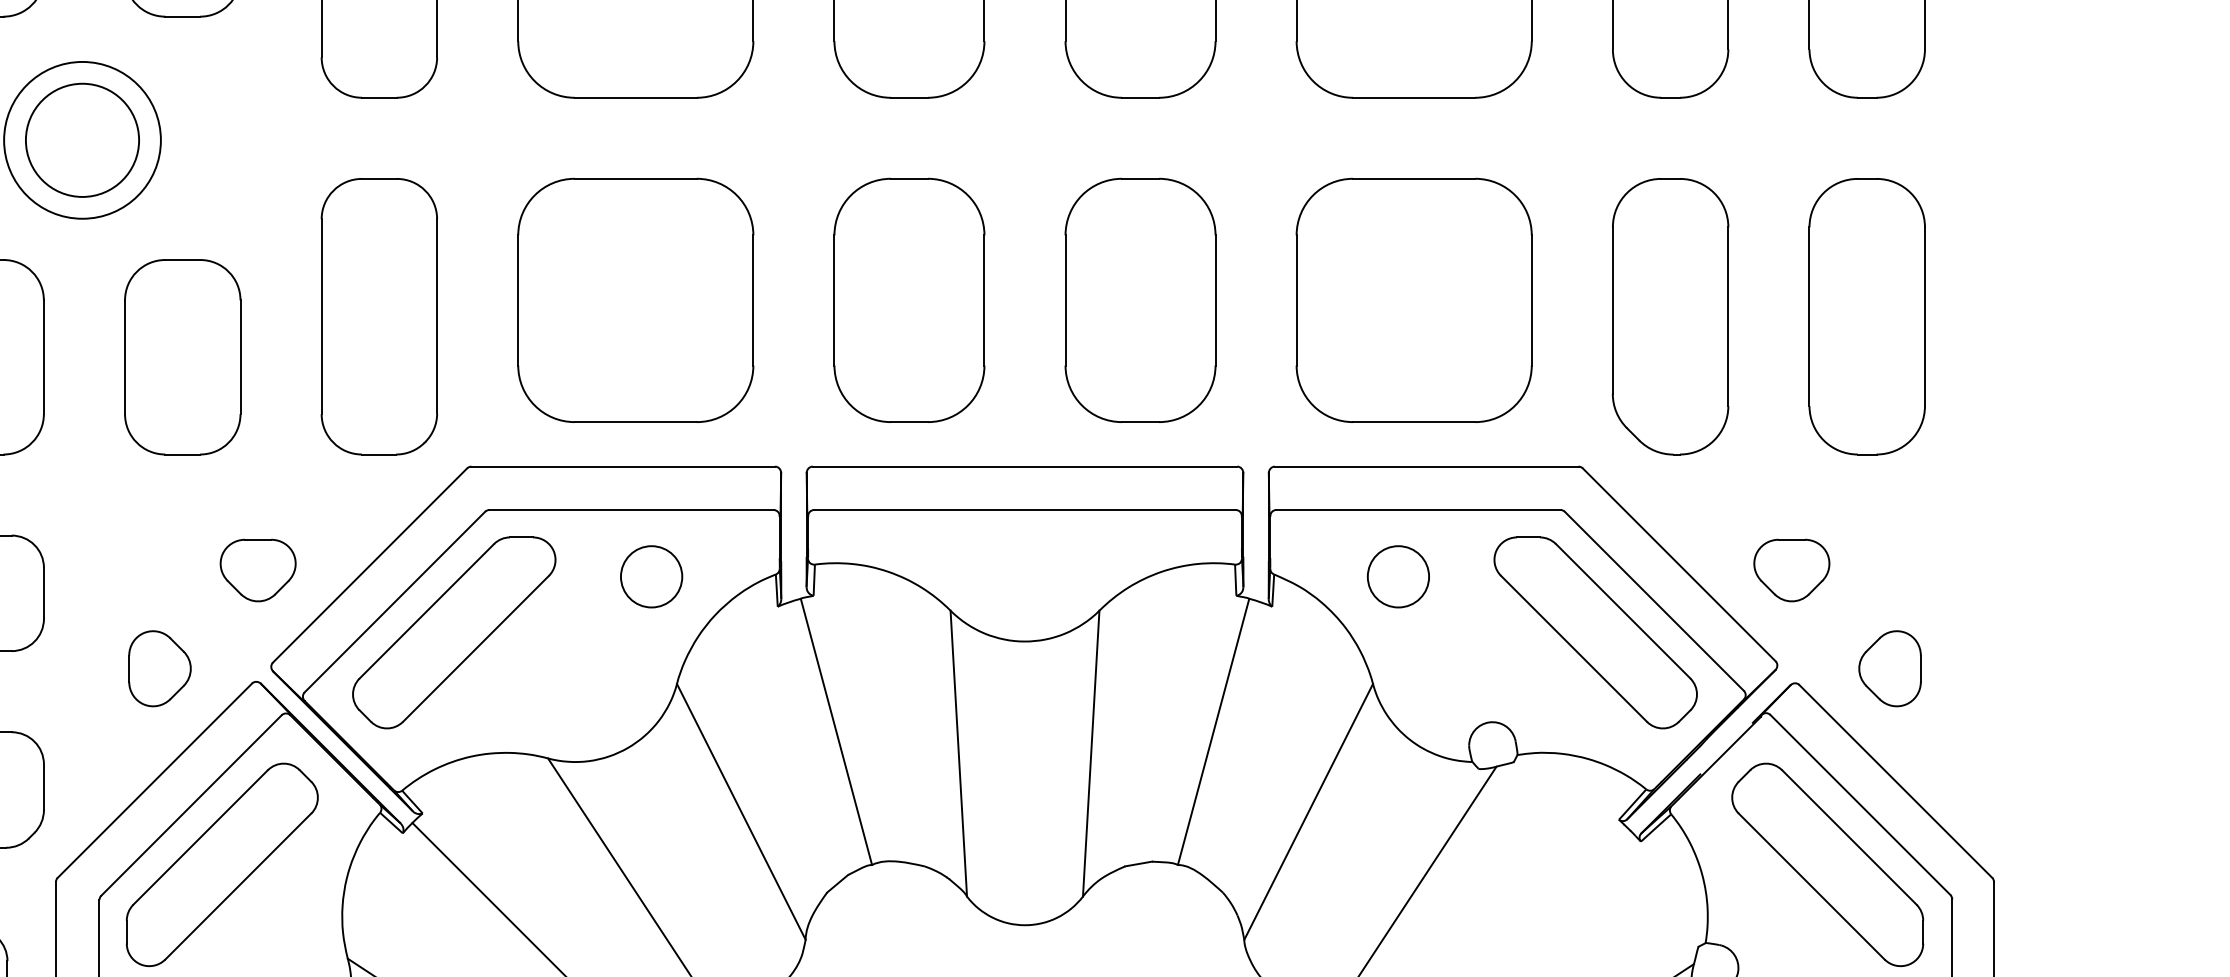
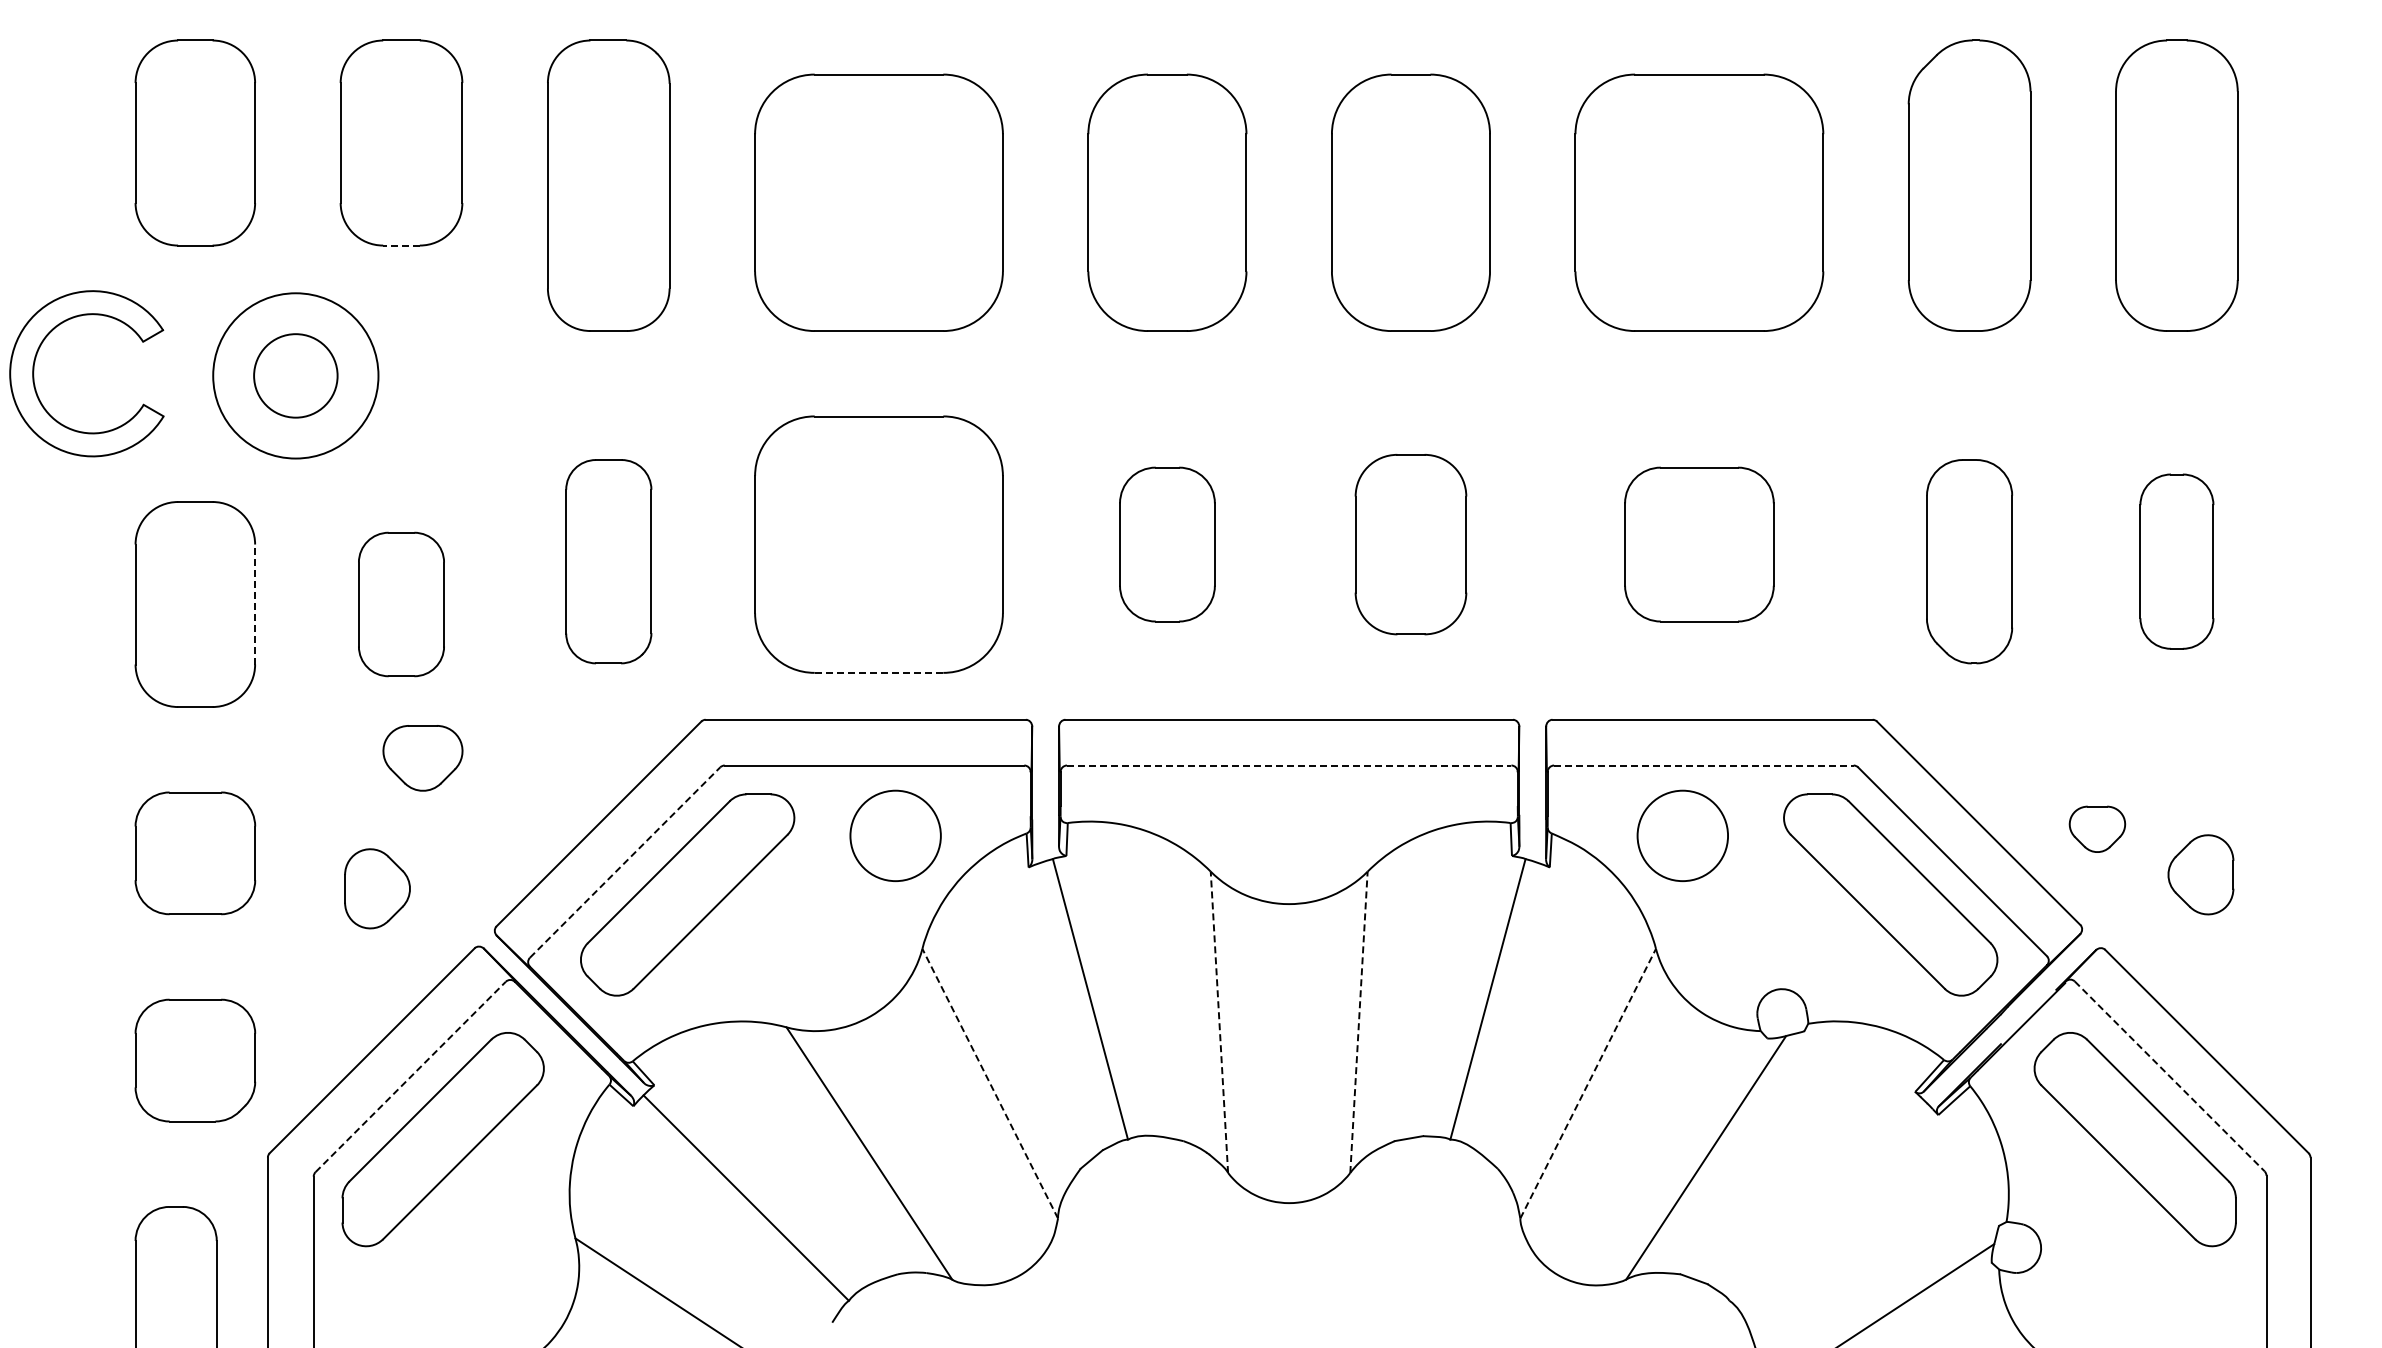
line: (182, 16) -> (401, 245), solid -> dashed
circle: (82, 139) -> (295, 375), size x0.7
part: (909, 300) -> (1167, 544), size x0.6
part: (1140, 300) -> (1410, 544), size x0.7
part: (1414, 300) -> (1699, 544), size x0.6
part: (379, 316) -> (608, 561), size x0.7
part: (1670, 316) -> (1969, 561), size x0.7
part: (1866, 316) -> (2176, 561), size x0.6
line: (44, 357) -> (255, 604), solid -> dashed
part: (182, 357) -> (401, 604), size x0.7
line: (636, 421) -> (879, 672), solid -> dashed
line: (1025, 509) -> (1289, 765), solid -> dashed
line: (1418, 509) -> (1703, 765), solid -> dashed
part: (257, 570) -> (422, 758), moved
part: (1791, 570) -> (2097, 829), size x0.7
circle: (651, 576) -> (895, 835), size x1.4
circle: (1398, 576) -> (1682, 835), size x1.4
line: (395, 602) -> (625, 862), solid -> dashed
part: (159, 668) -> (377, 888), moved
part: (1889, 668) -> (2200, 874), moved
line: (958, 753) -> (1219, 1022), solid -> dashed
line: (1090, 753) -> (1358, 1022), solid -> dashed
line: (191, 805) -> (410, 1076), solid -> dashed
line: (1861, 805) -> (2170, 1076), solid -> dashed
line: (741, 811) -> (990, 1083), solid -> dashed
line: (1308, 811) -> (1588, 1083), solid -> dashed

